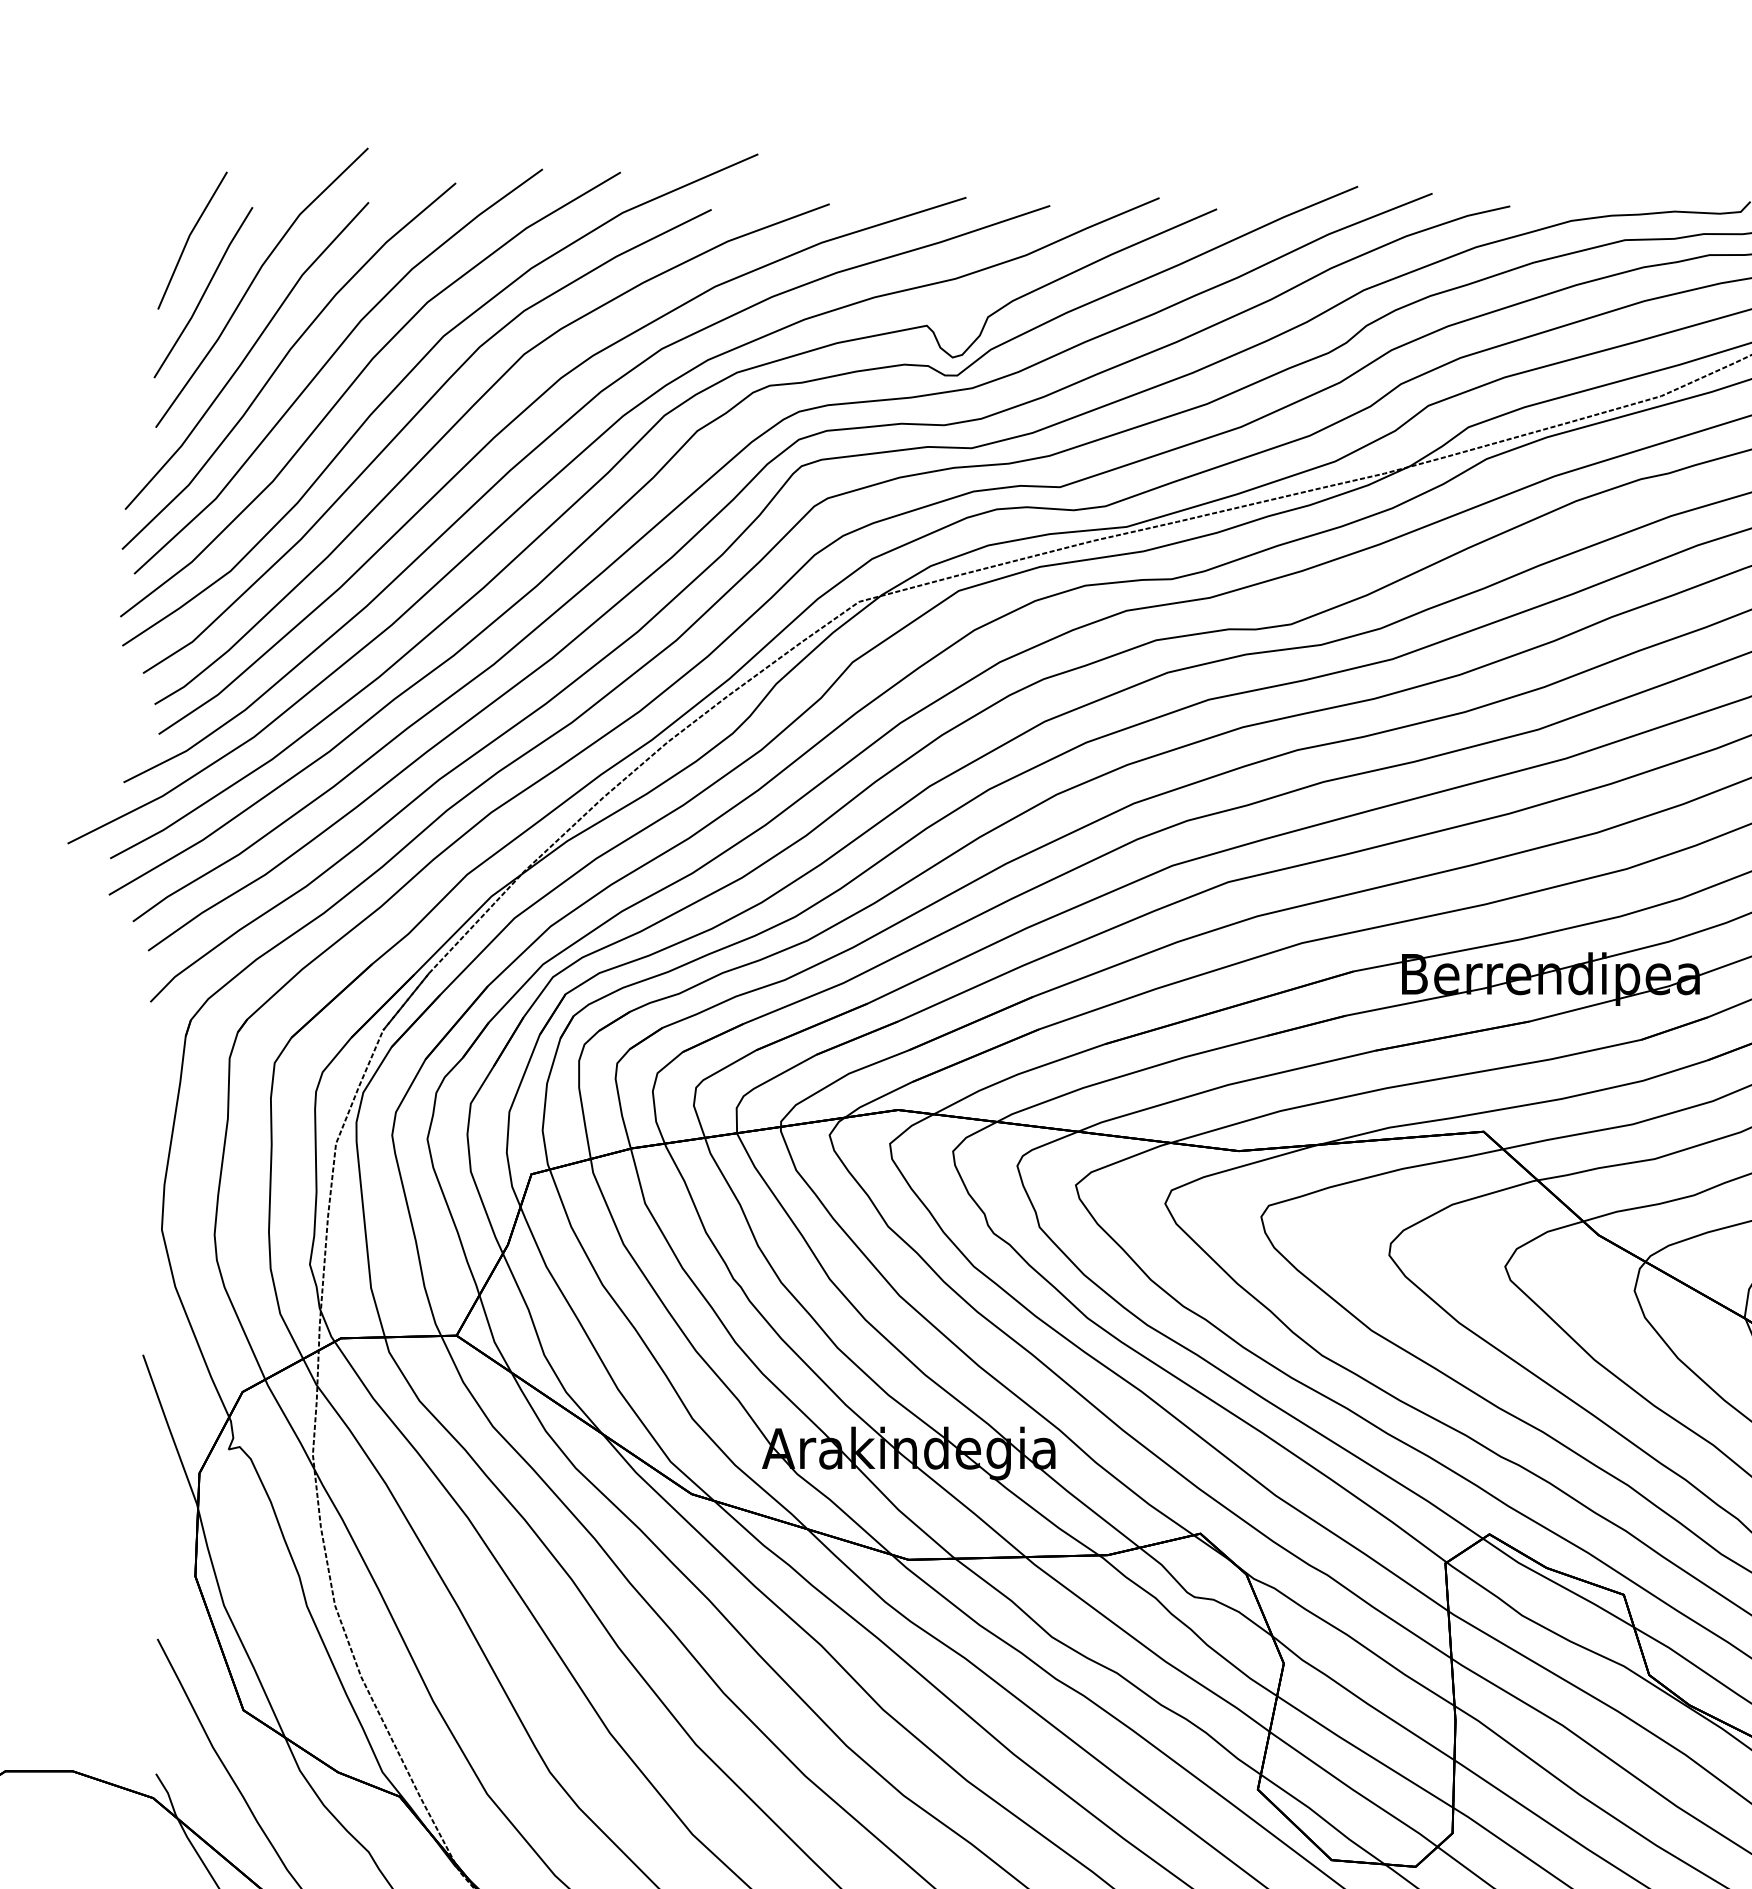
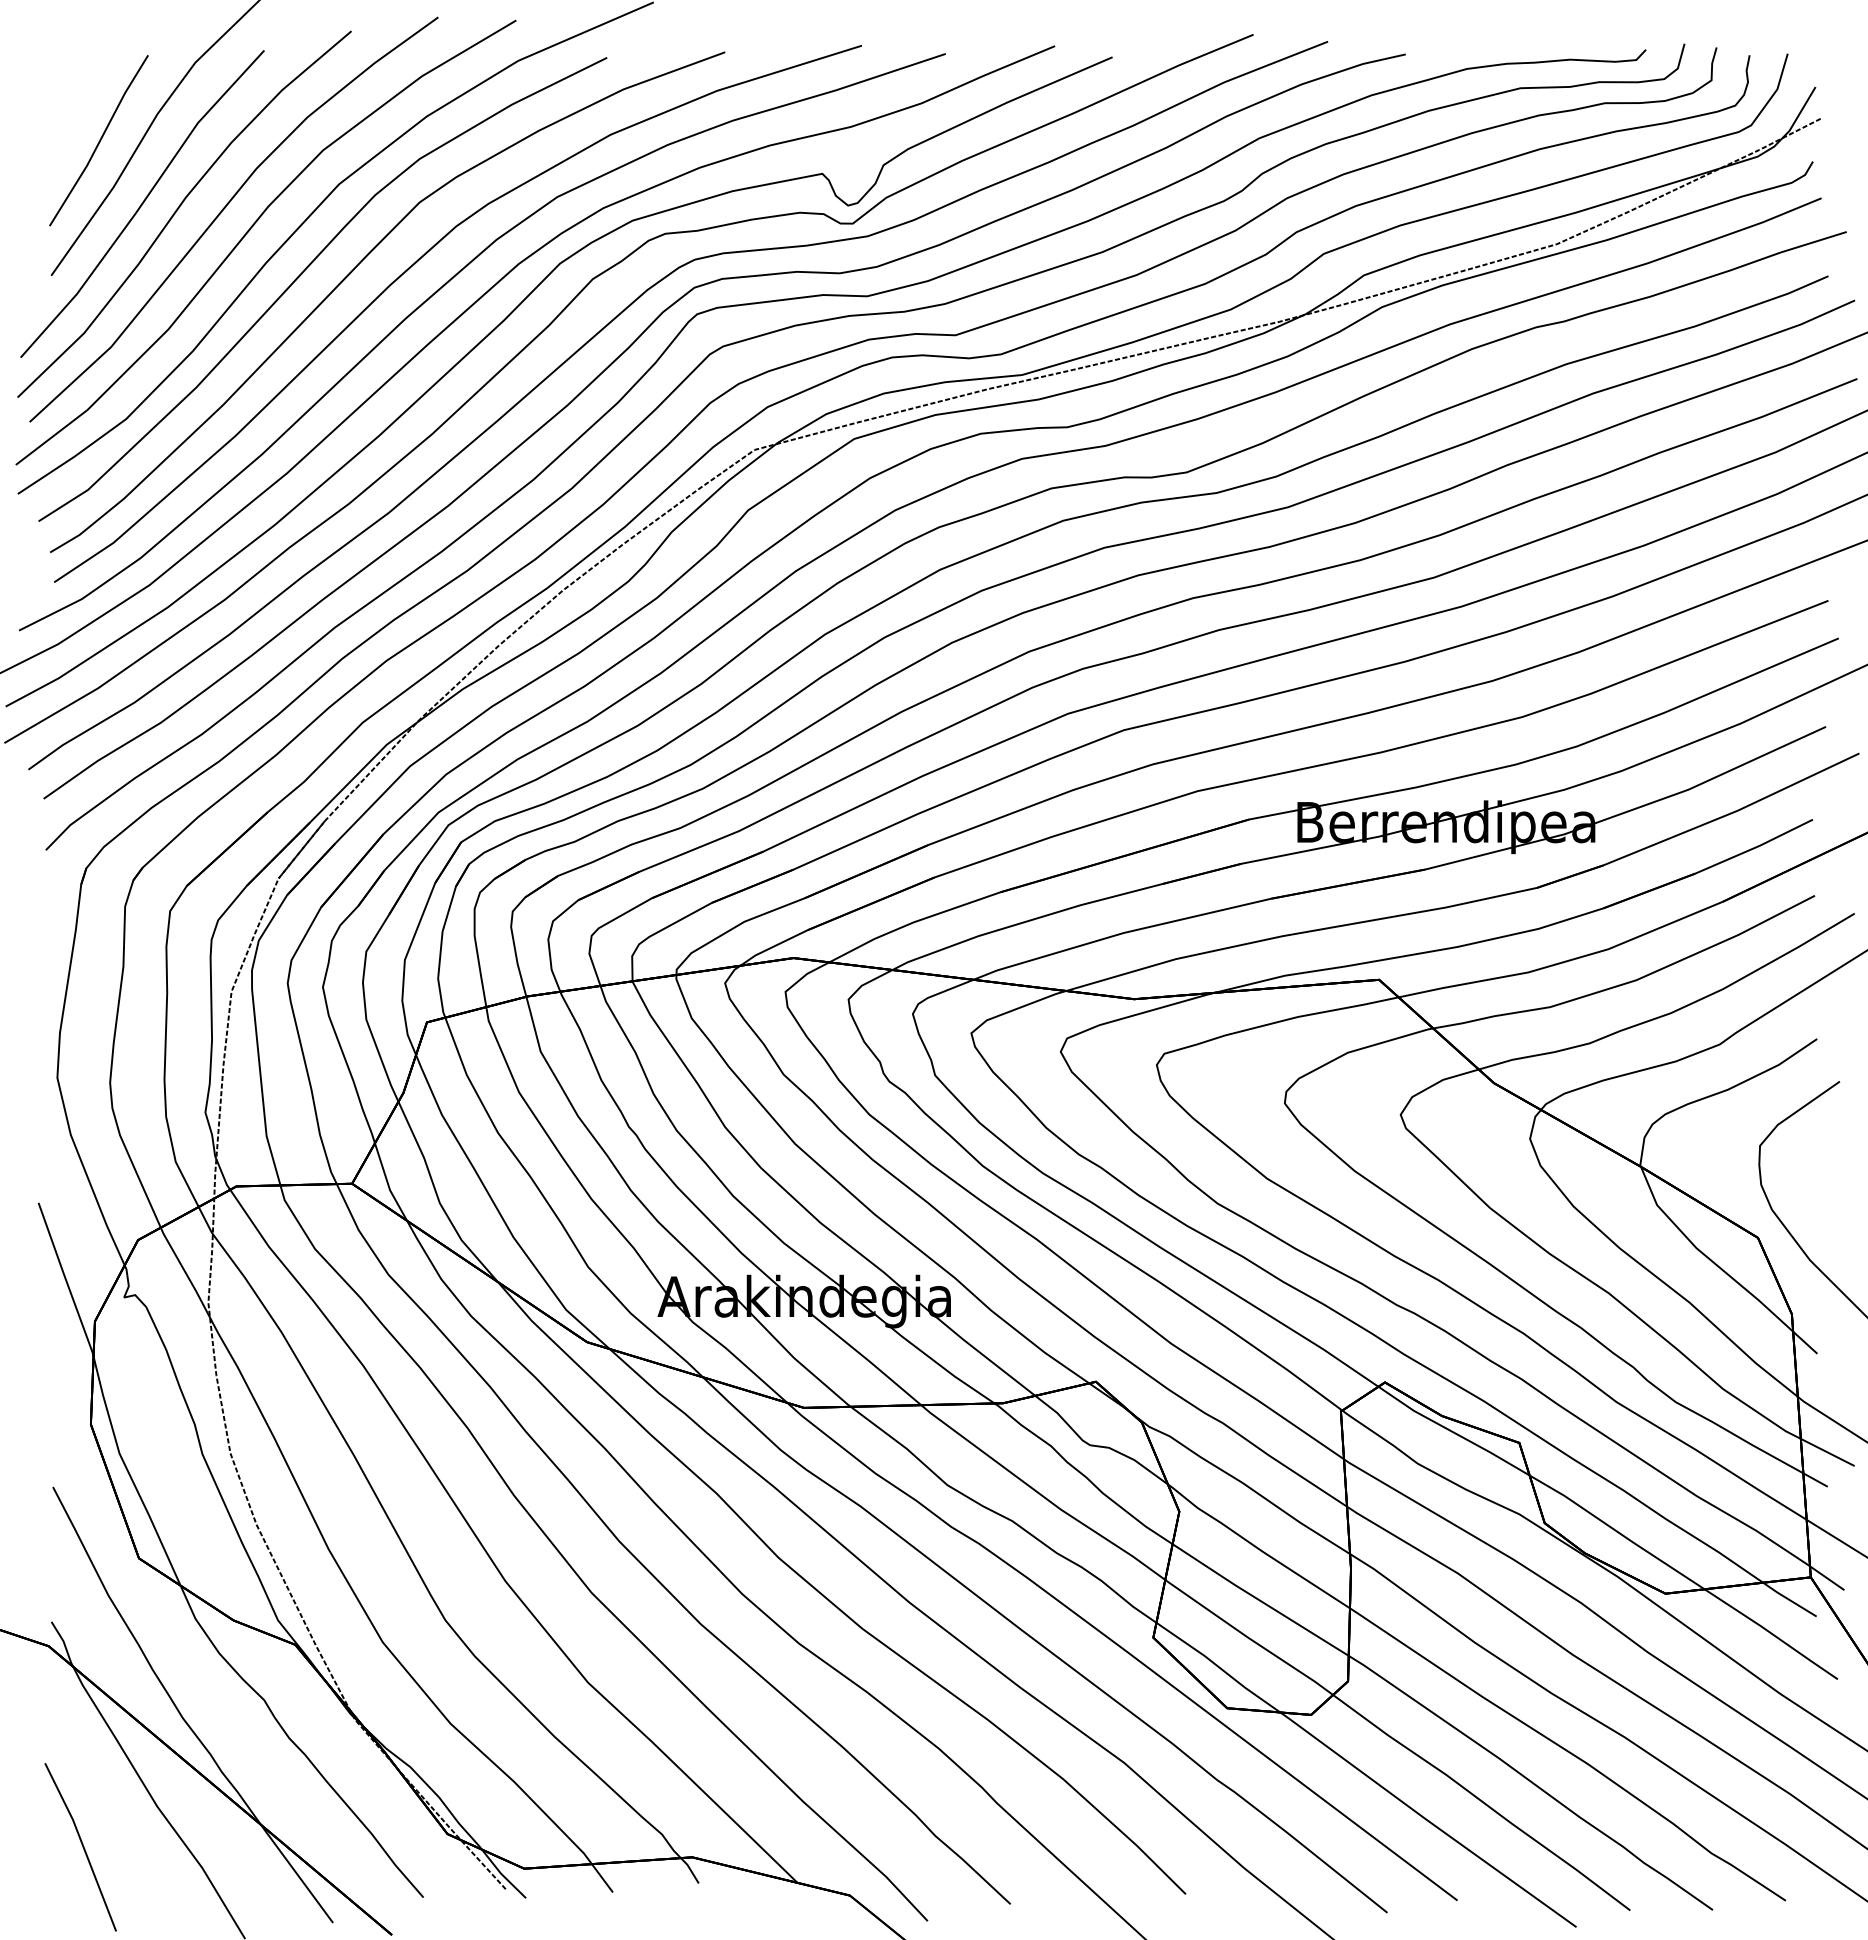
part: (193, 240) -> (88, 88), removed

